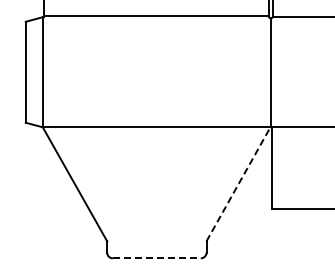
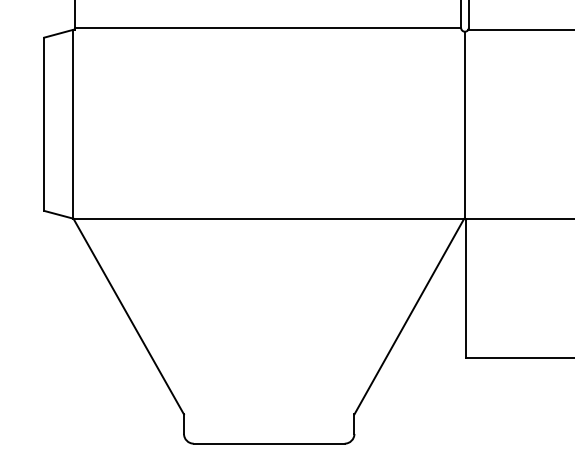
line: (238, 184) -> (409, 316), dashed -> solid
line: (156, 258) -> (268, 443), dashed -> solid

